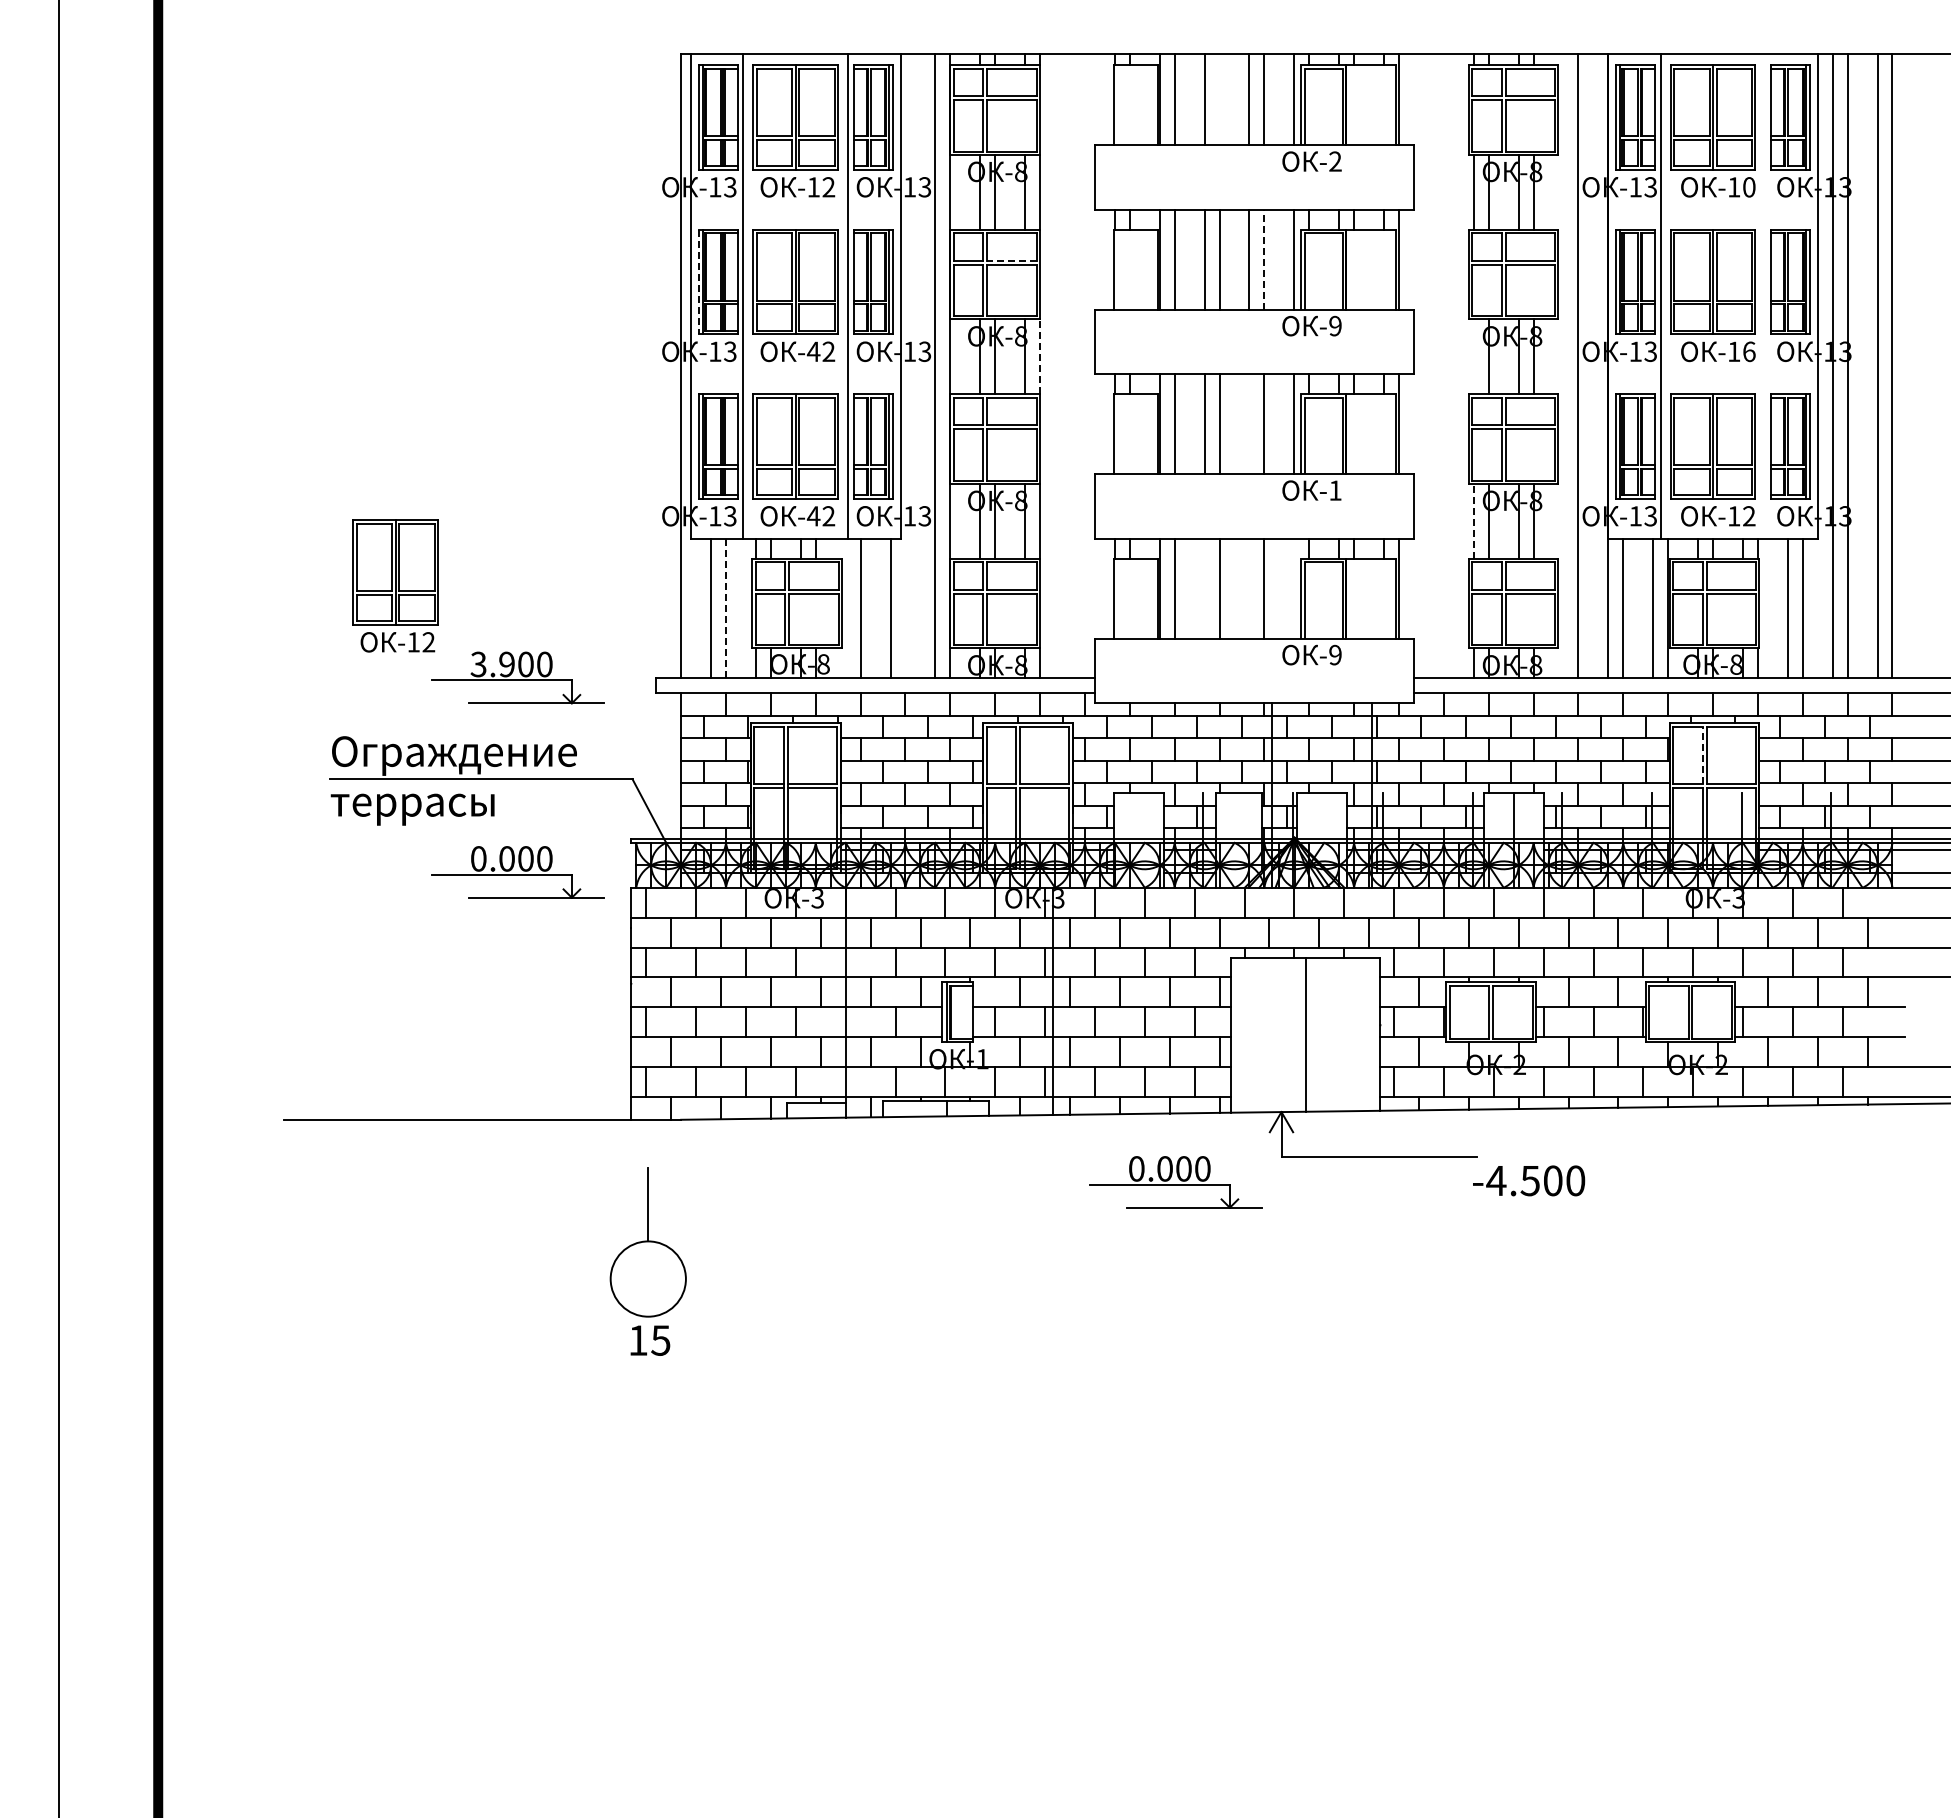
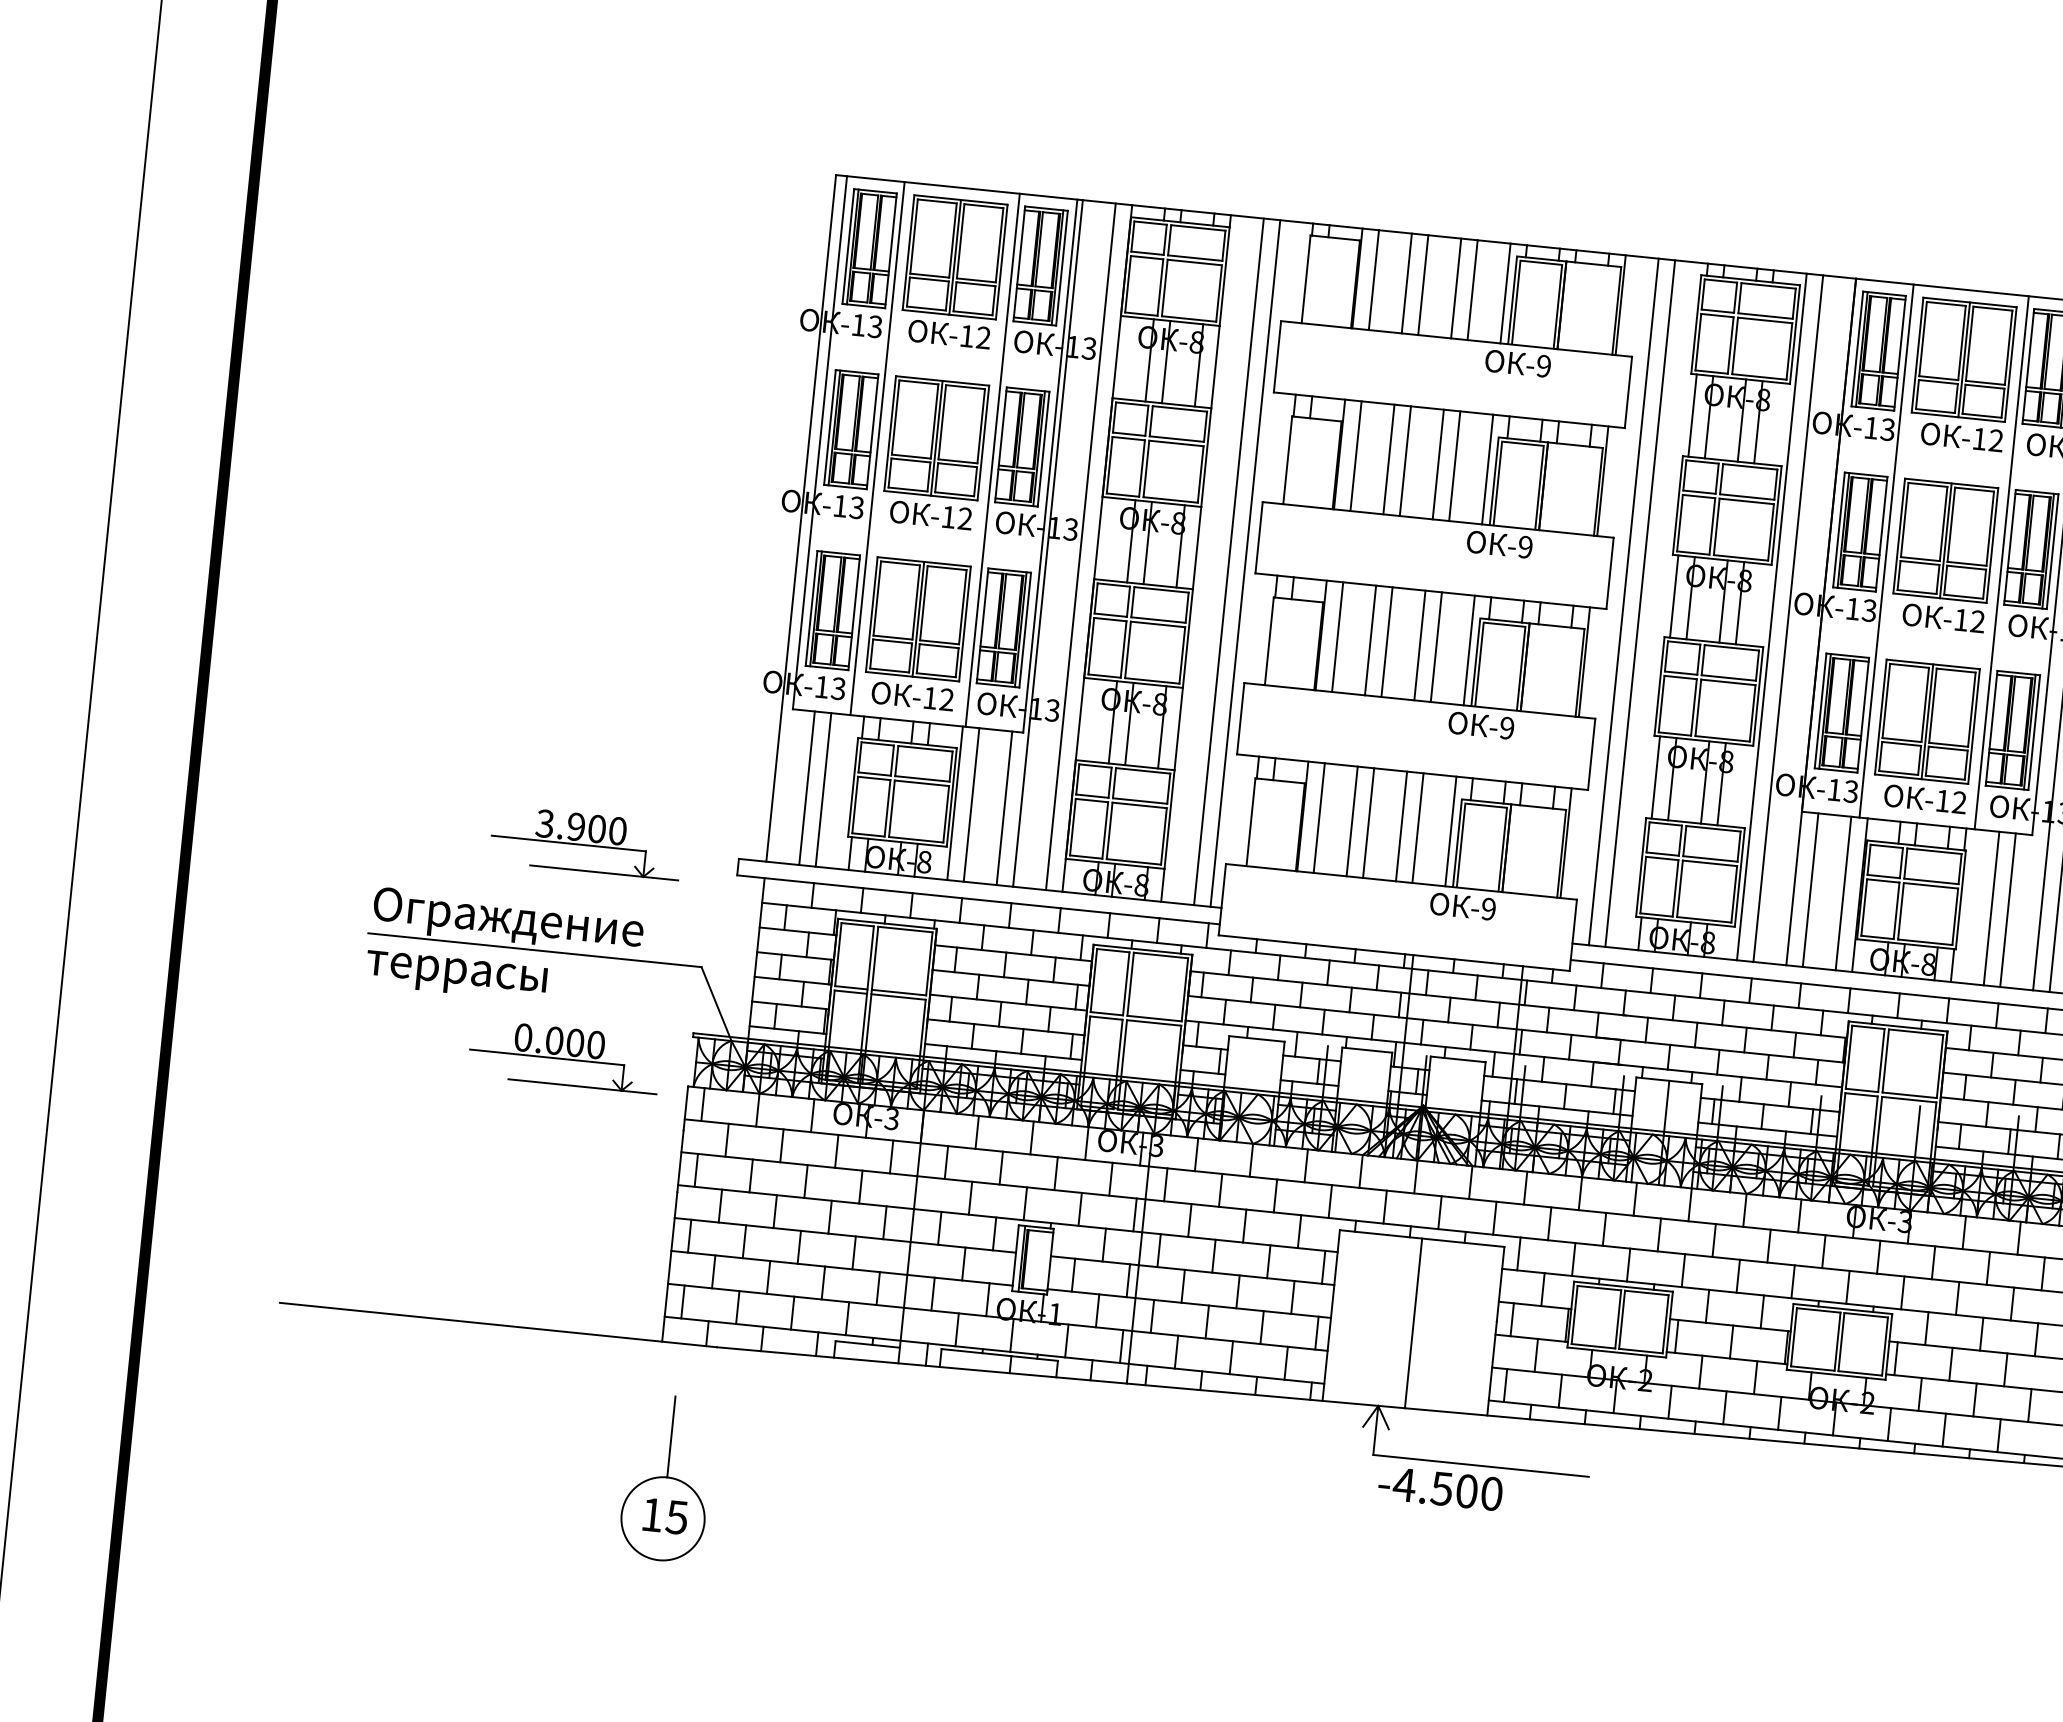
line: (1219, 99) -> (1423, 284), added
text: (1335, 161) -> (1543, 366), -2 -> -9
text: (1749, 187) -> (1996, 441), -10 -> -12
line: (1264, 259) -> (1454, 466), dashed -> solid
line: (1011, 260) -> (1176, 438), dashed -> solid
line: (698, 282) -> (829, 428), dashed -> solid
line: (1765, 296) -> (2001, 562), added
text: (813, 351) -> (948, 516), -42 -> -12
text: (1749, 351) -> (1978, 621), -16 -> -12
line: (1040, 356) -> (1197, 547), dashed -> solid
line: (1473, 356) -> (1673, 596), added
line: (905, 366) -> (1047, 543), added
line: (1069, 366) -> (1228, 561), added
line: (1084, 366) -> (1244, 563), added
line: (1428, 366) -> (1623, 602), added
line: (1443, 366) -> (1639, 603), added
line: (1563, 366) -> (1771, 617), added
line: (1249, 424) -> (1419, 645), added
text: (1335, 490) -> (1507, 728), -1 -> -9
text: (813, 516) -> (930, 698), -42 -> -12
line: (1473, 520) -> (1655, 776), dashed -> solid
part: (395, 585) -> (462, 727), removed
line: (1204, 588) -> (1352, 821), added
line: (1249, 588) -> (1401, 826), added
line: (1294, 588) -> (1451, 831), added
line: (726, 608) -> (824, 789), dashed -> solid
line: (845, 608) -> (954, 803), added
line: (1702, 755) -> (1881, 1060), dashed -> solid
text: (1529, 1180) -> (1441, 1488), moved
part: (1175, 1182) -> (1253, 1471), removed
text: (650, 1340) -> (665, 1516), moved

